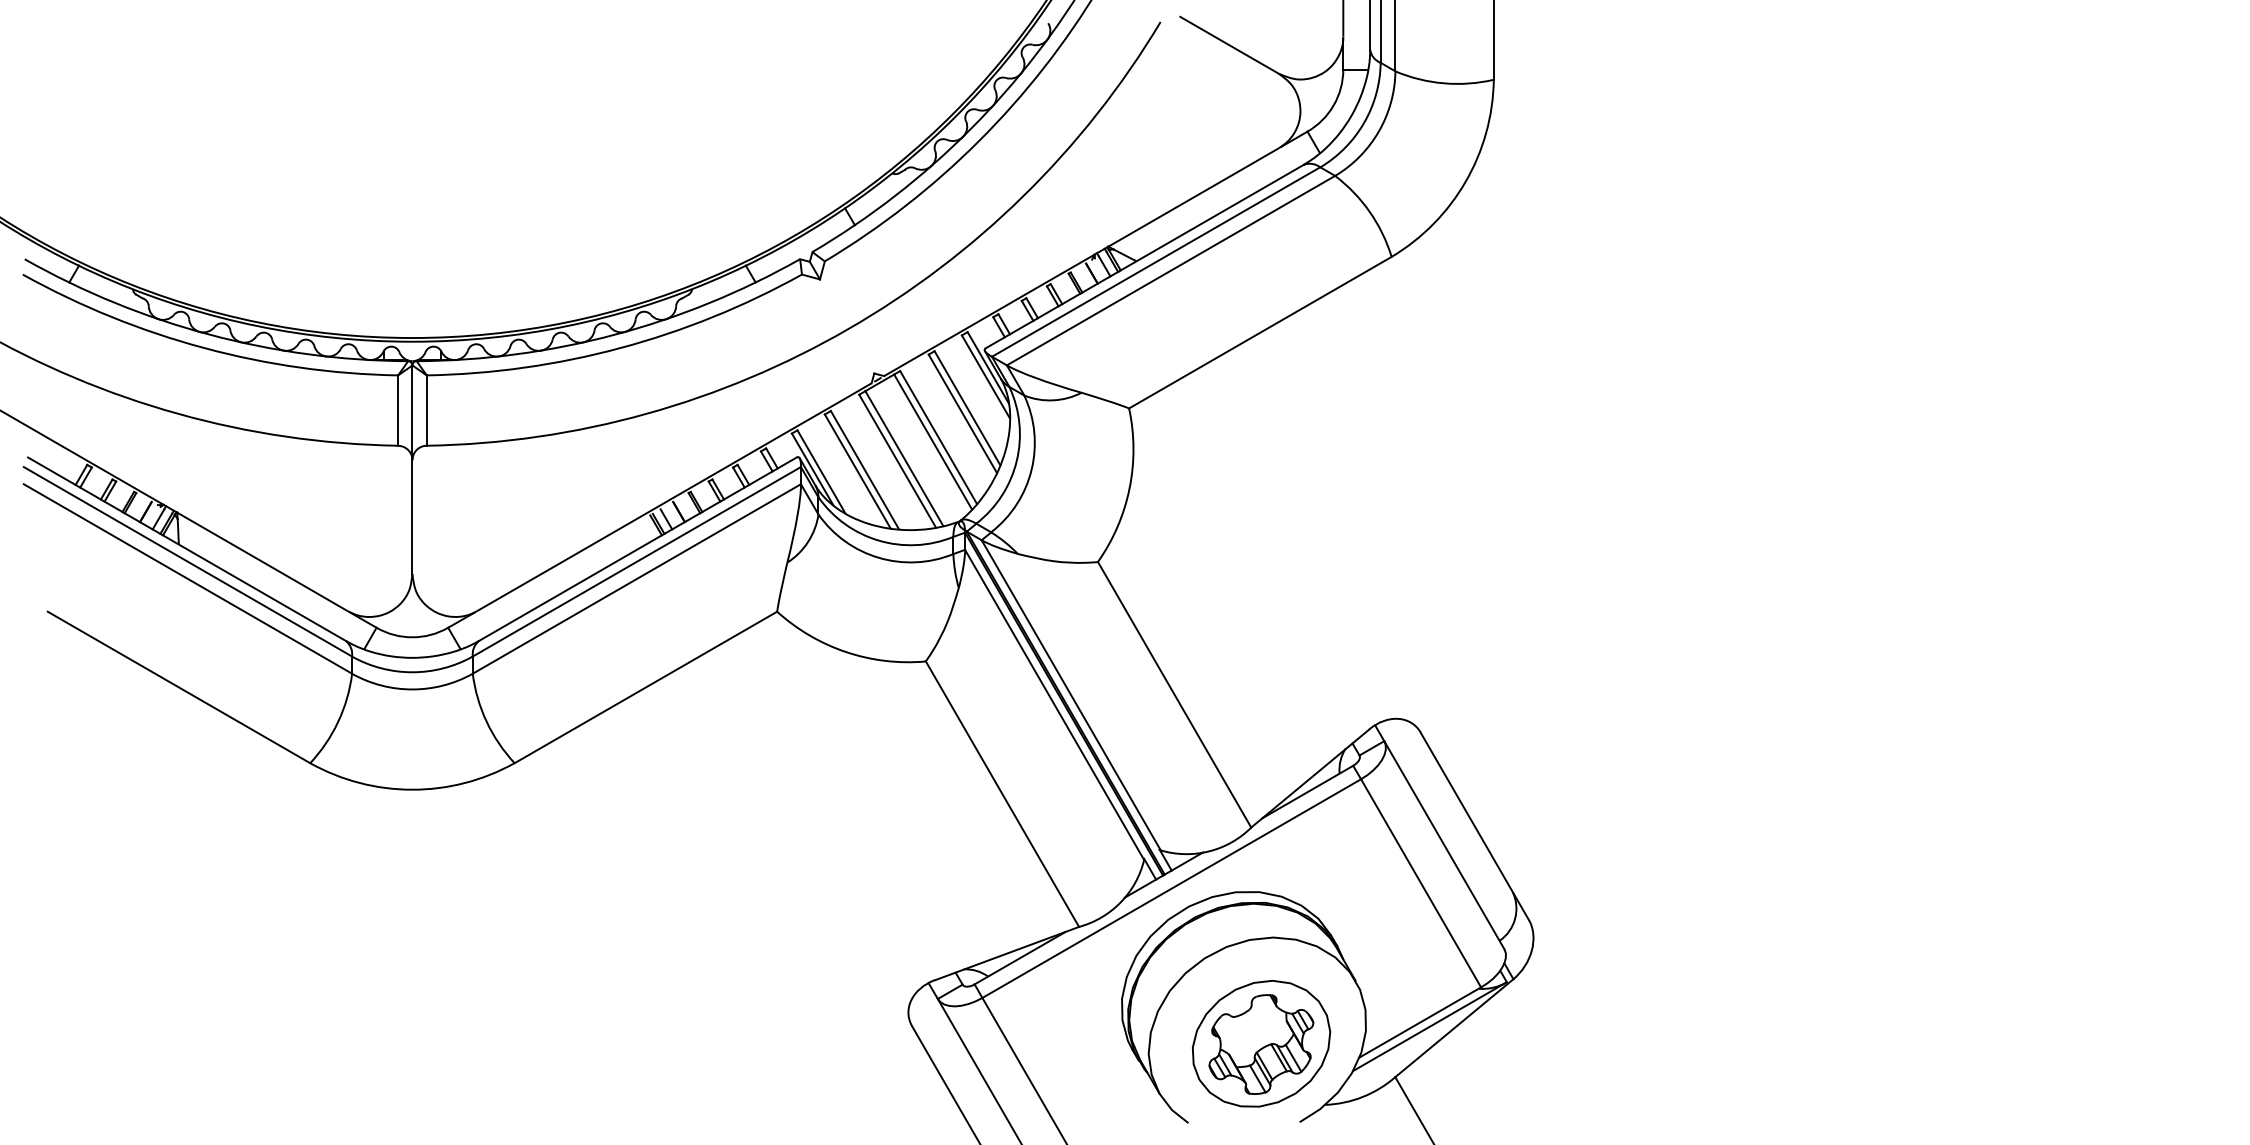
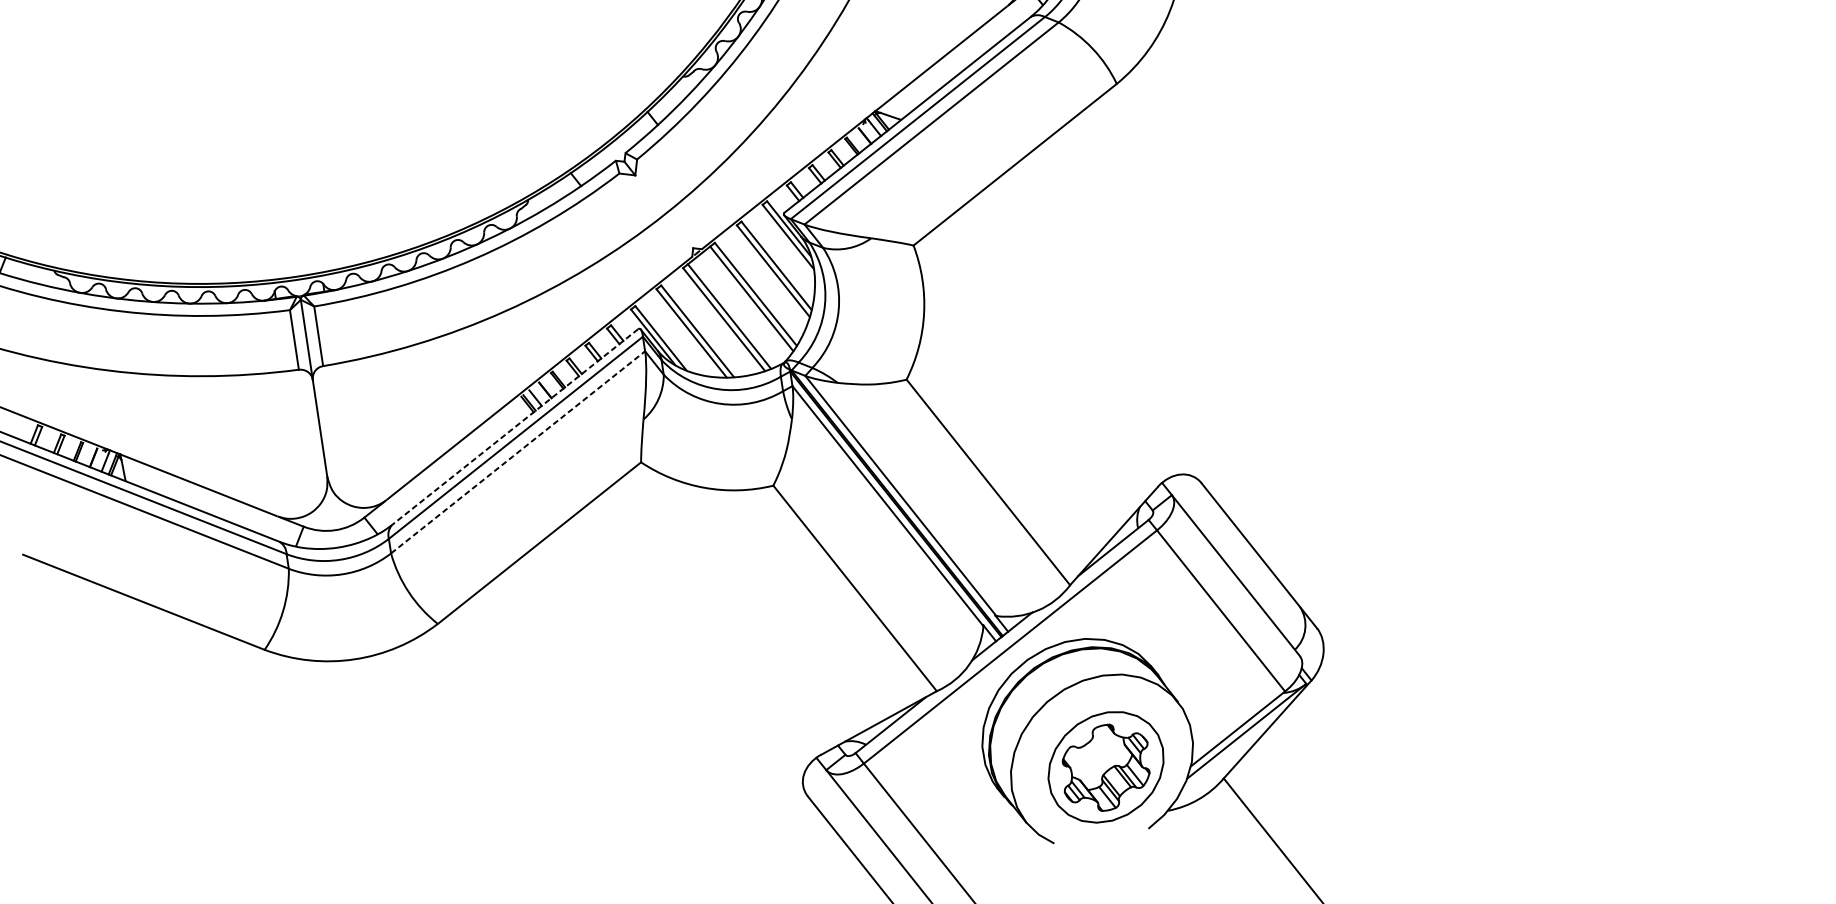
line: (637, 549) -> (514, 427), solid -> dashed
line: (637, 578) -> (518, 451), solid -> dashed

